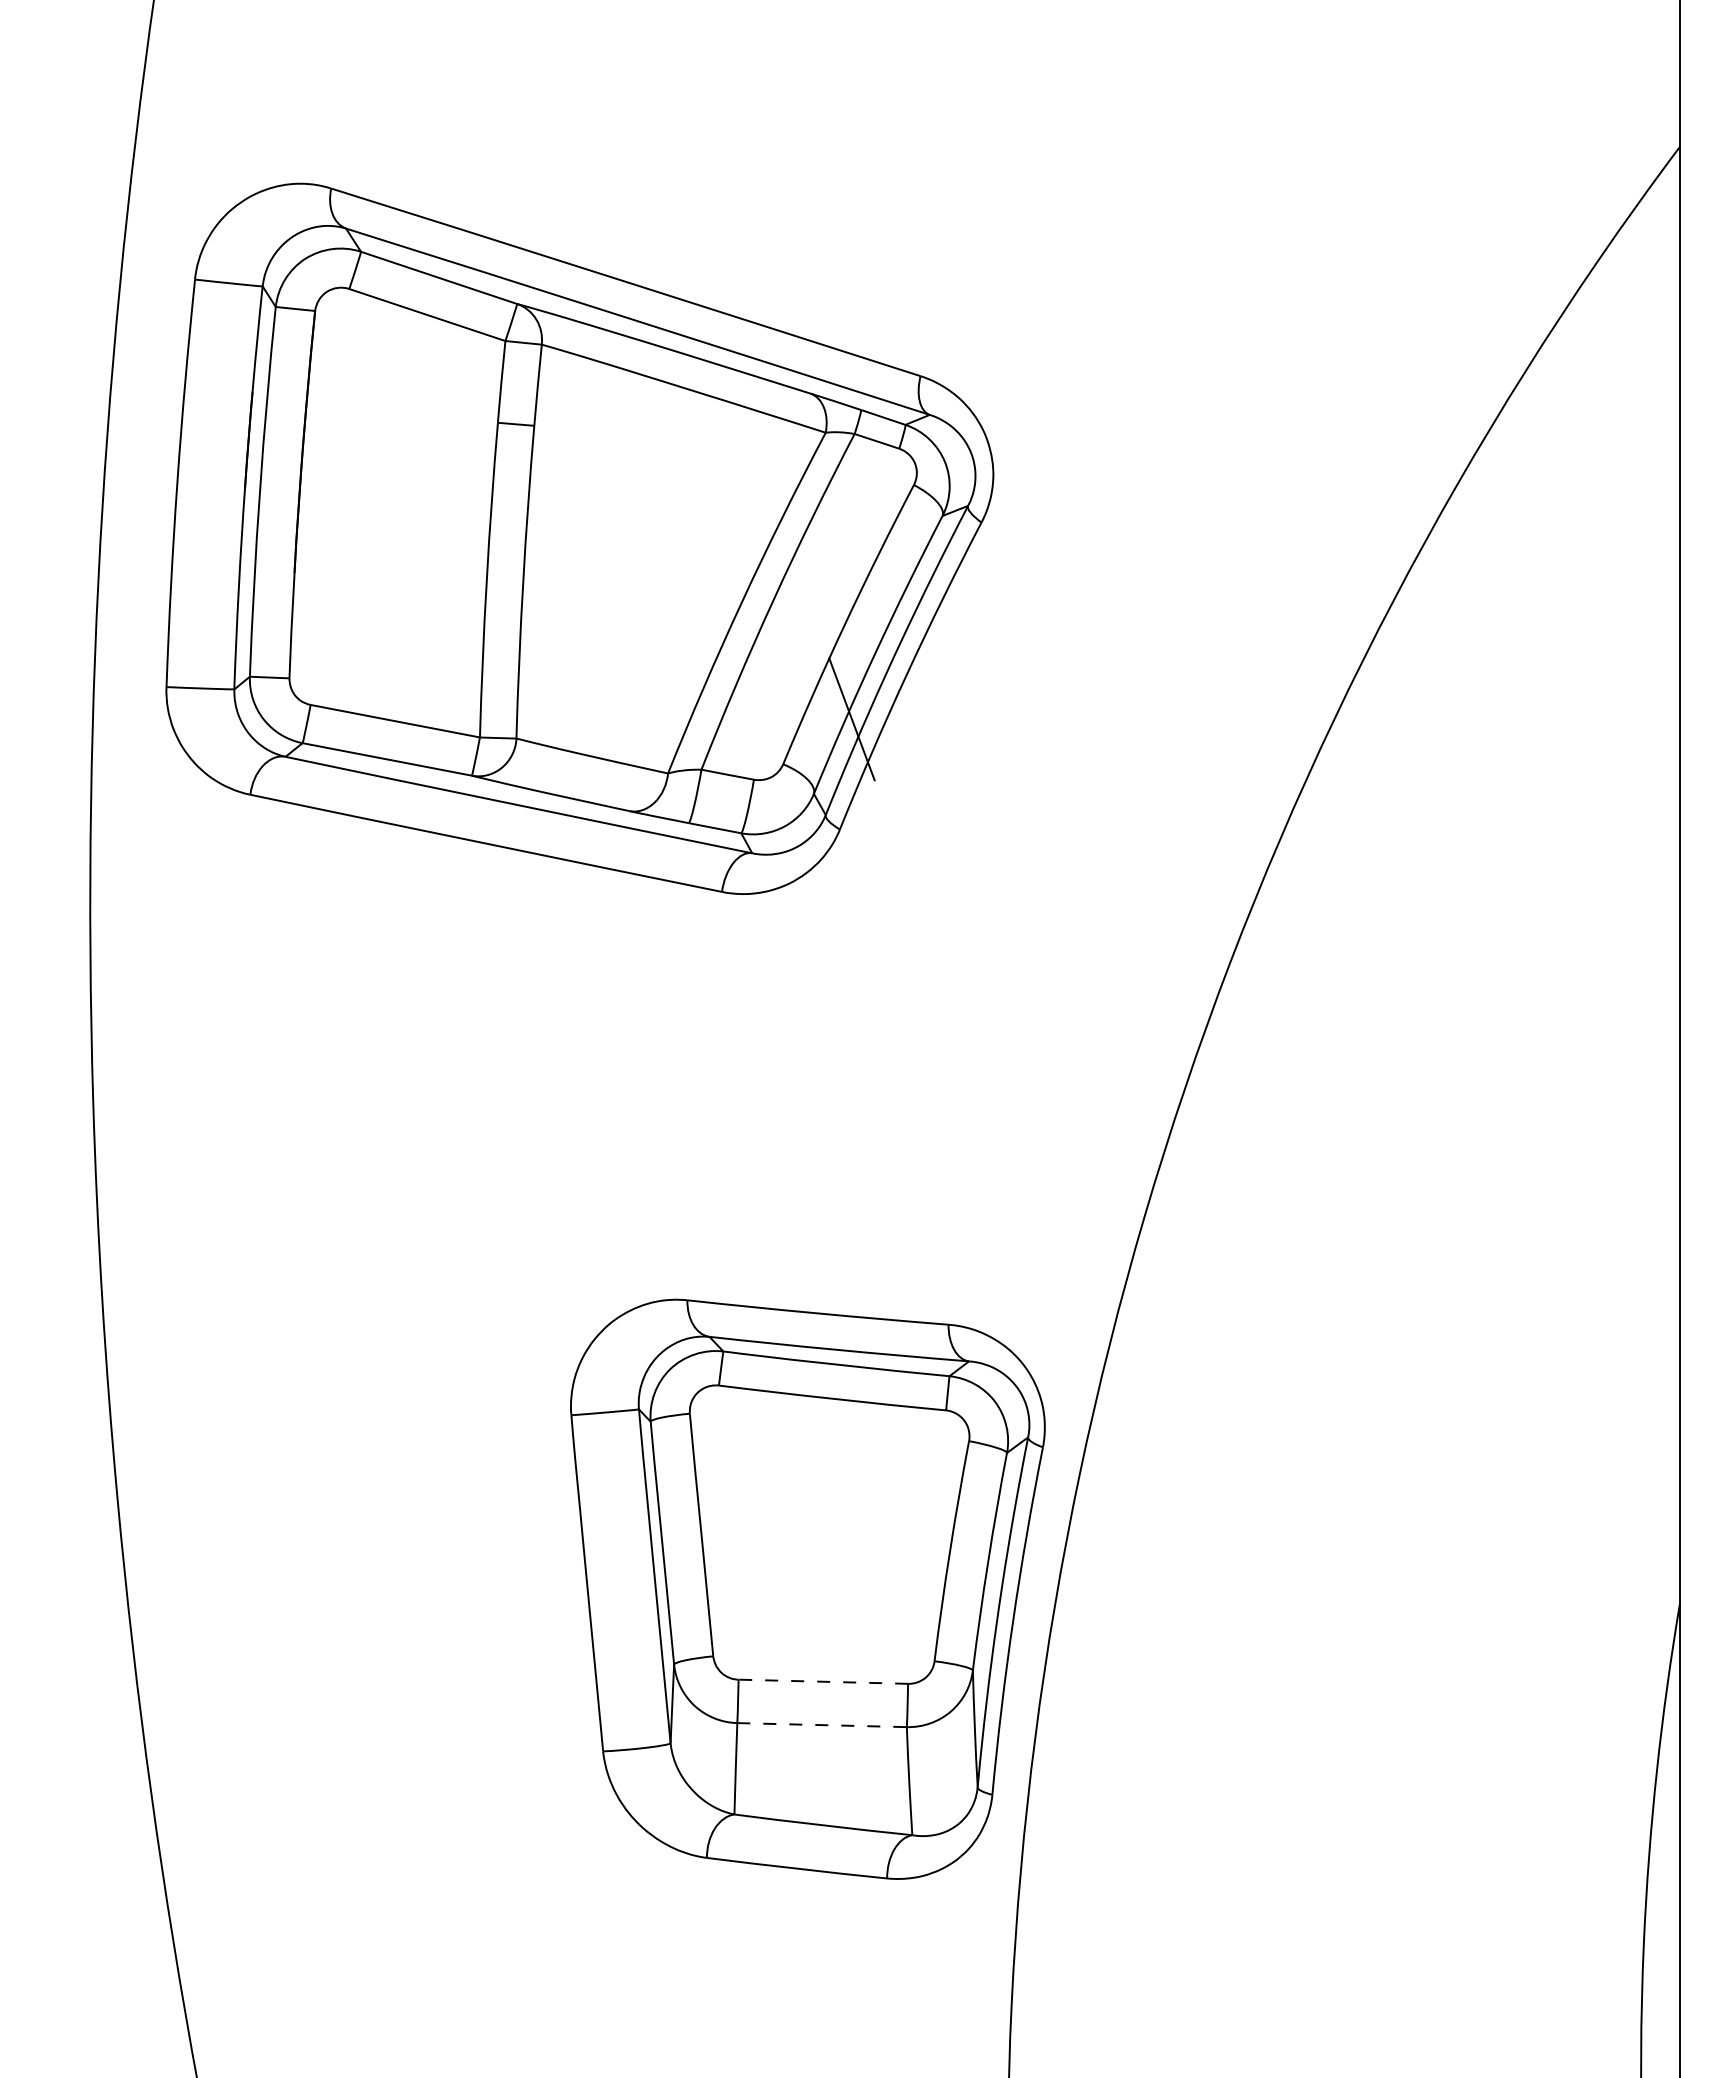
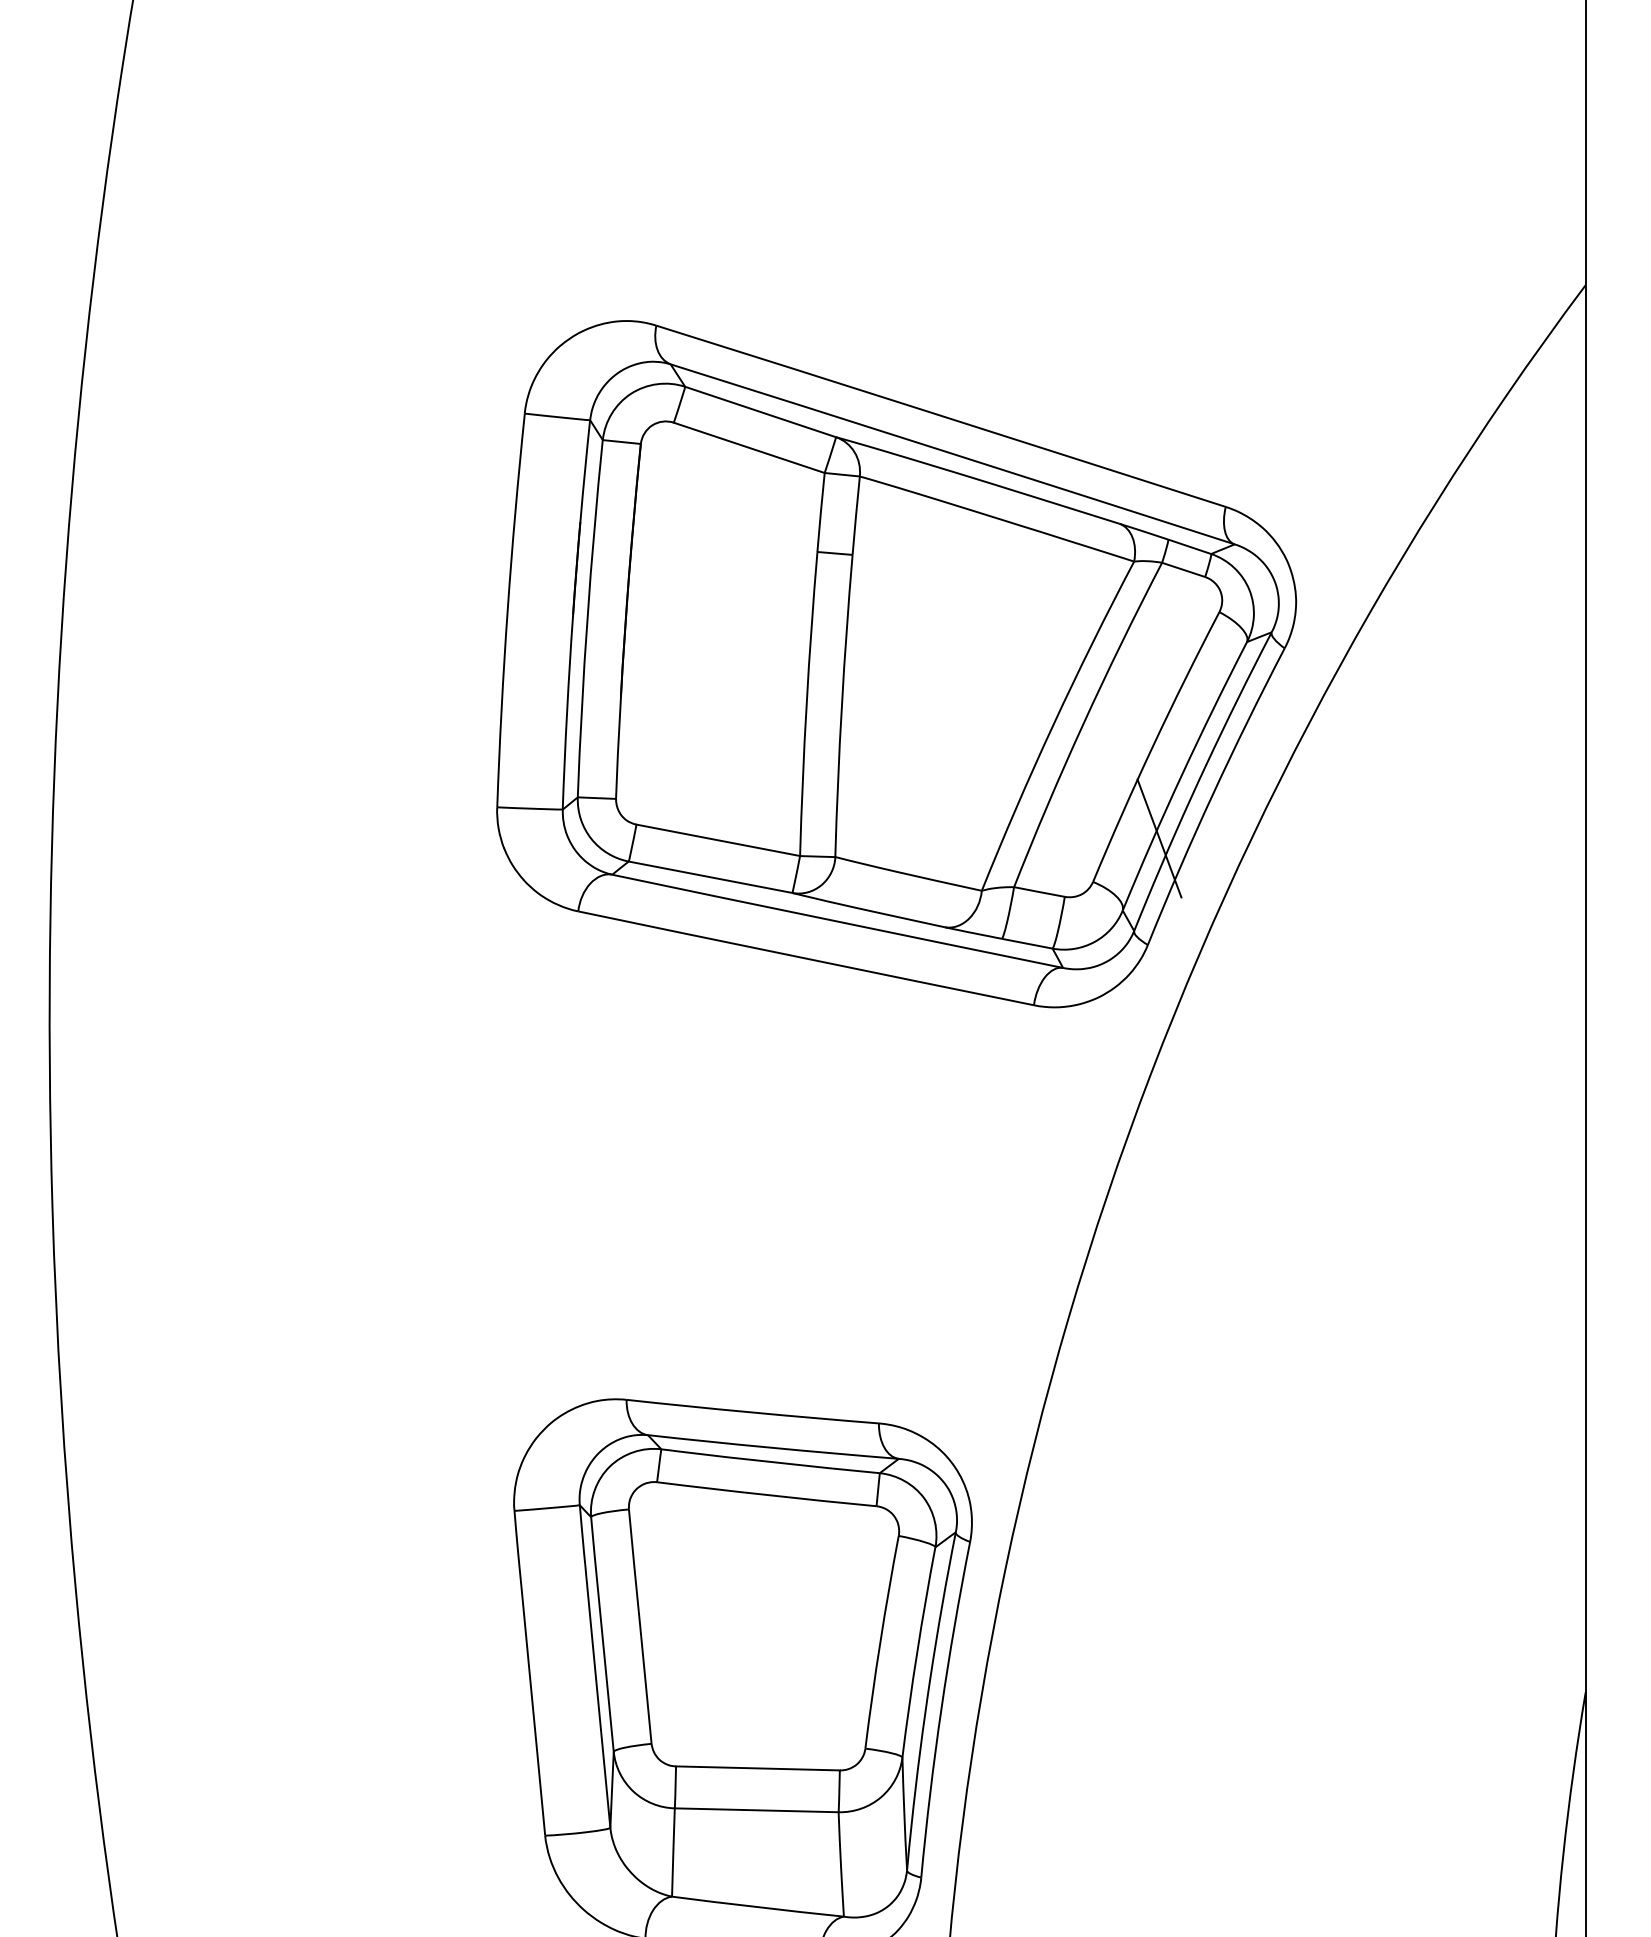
part: (579, 538) -> (896, 663), moved
line: (823, 1681) -> (758, 1768), dashed -> solid
line: (822, 1725) -> (757, 1810), dashed -> solid

